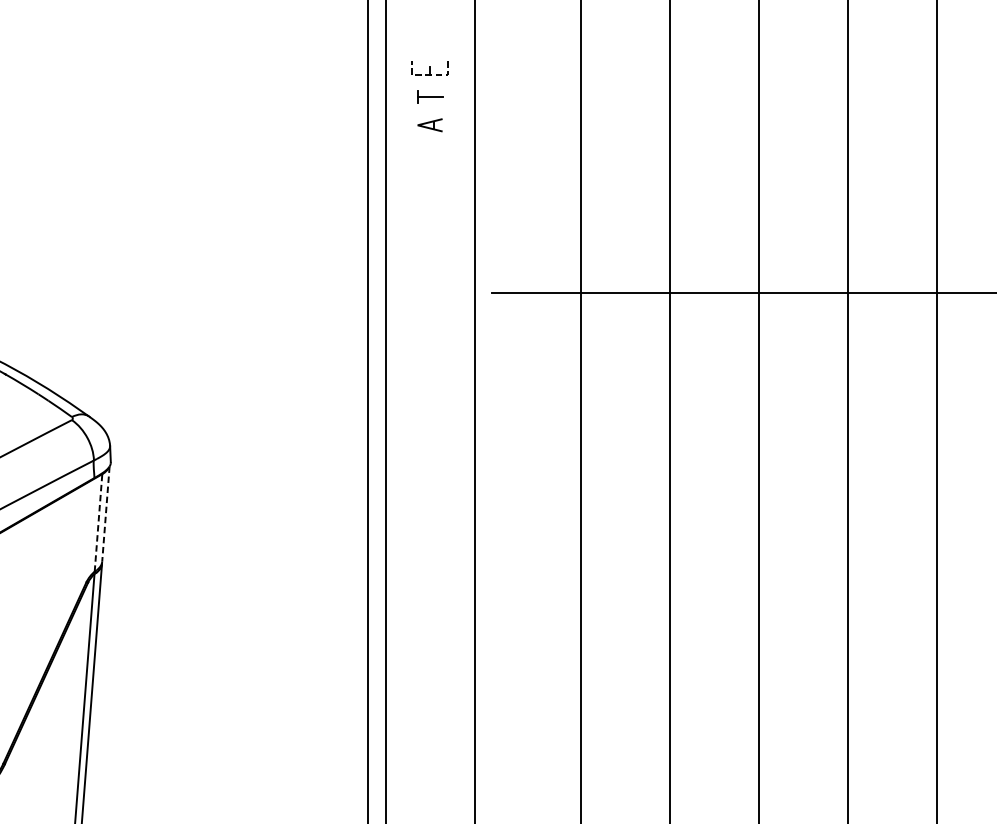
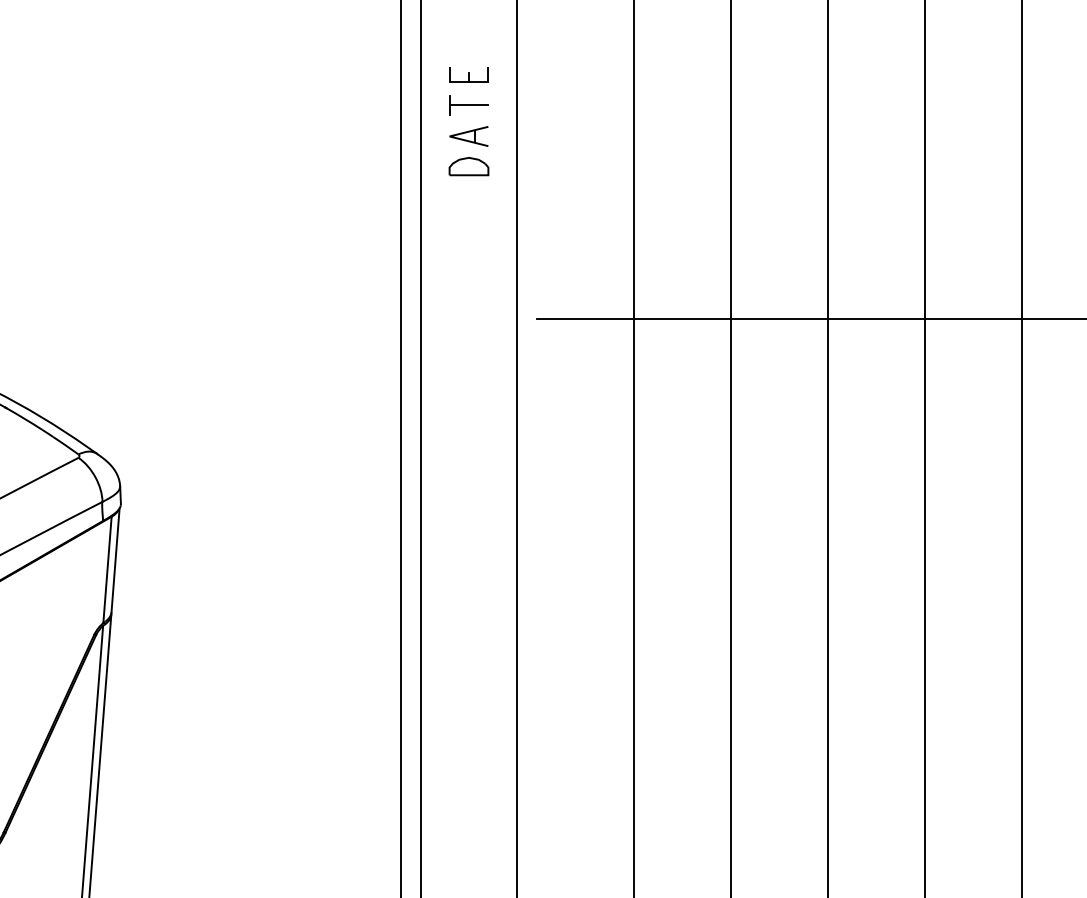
line: (429, 75) -> (468, 82), dashed -> solid
part: (429, 96) -> (468, 105), size x1.43
part: (429, 125) -> (468, 136), size x1.43
part: (429, 152) -> (468, 166), added
line: (105, 514) -> (115, 560), dashed -> solid
line: (98, 522) -> (107, 569), dashed -> solid

